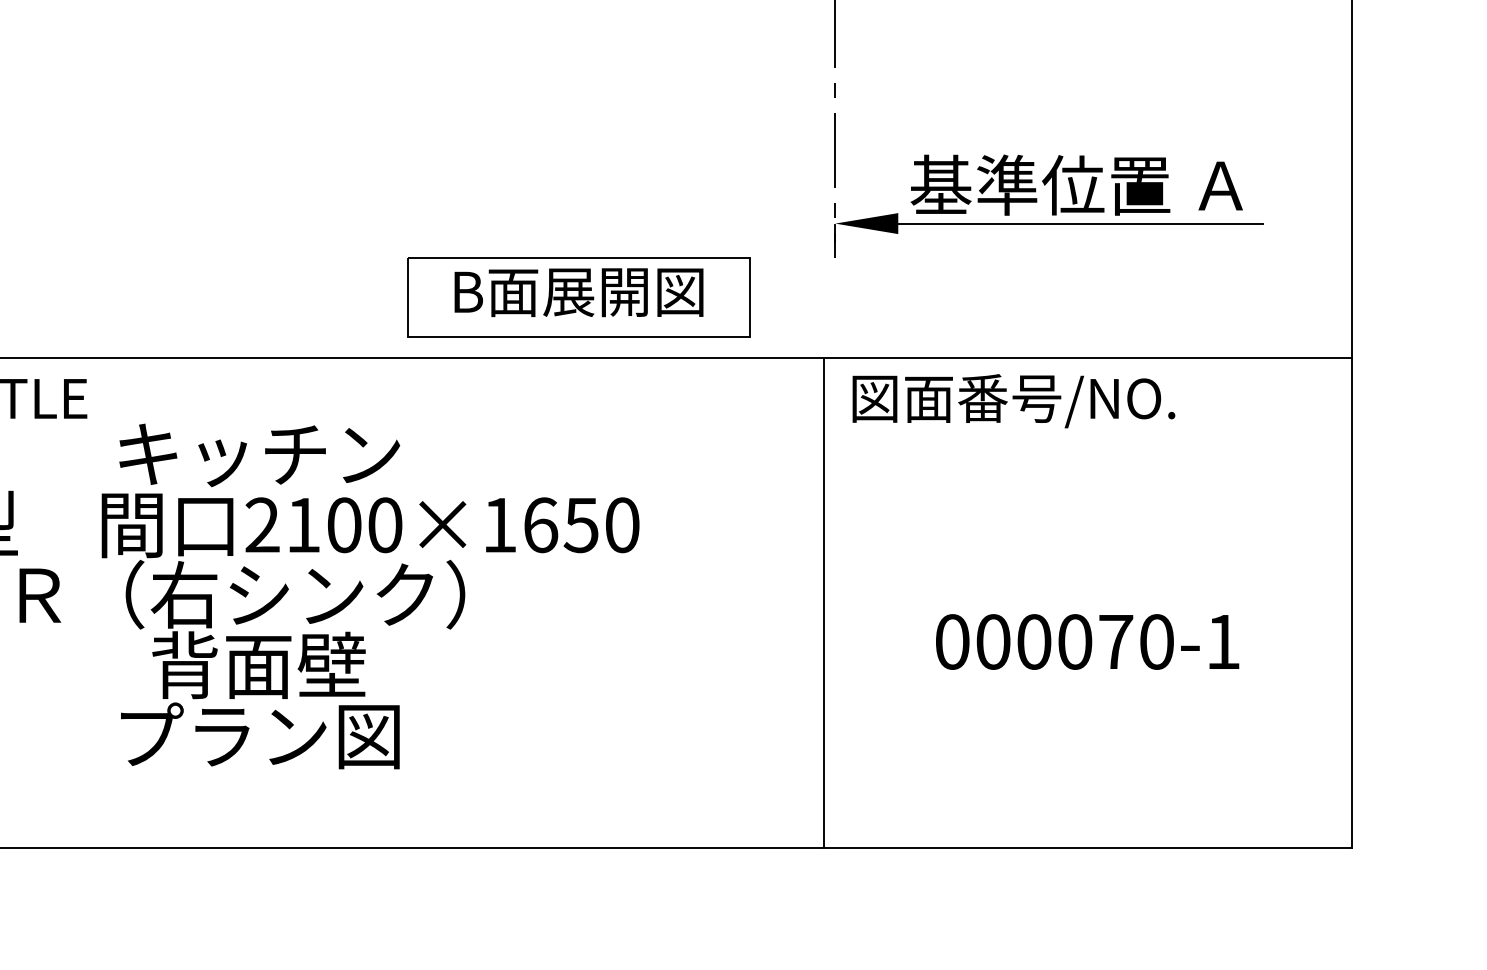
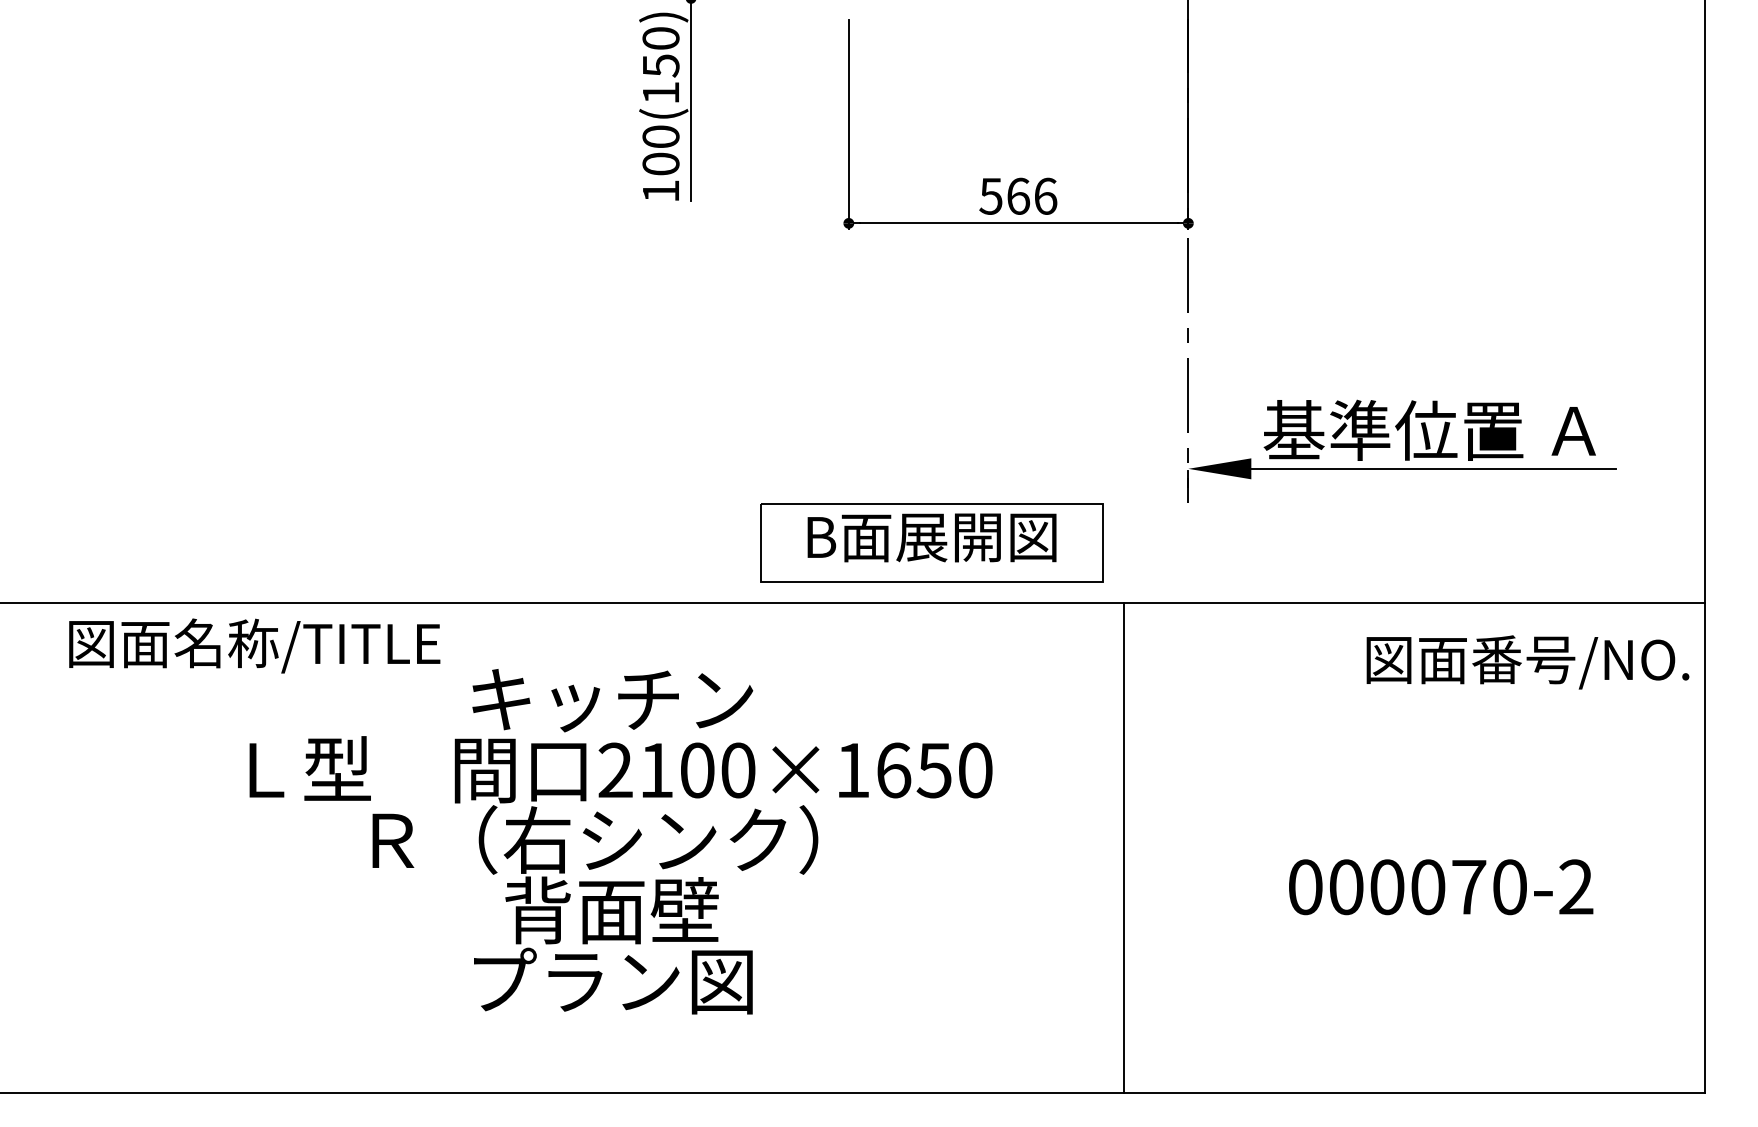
text: (1013, 401) -> (1527, 662), moved
line: (824, 602) -> (1124, 847), moved
text: (1223, 641) -> (1576, 886), 000070-1 -> 000070-2

